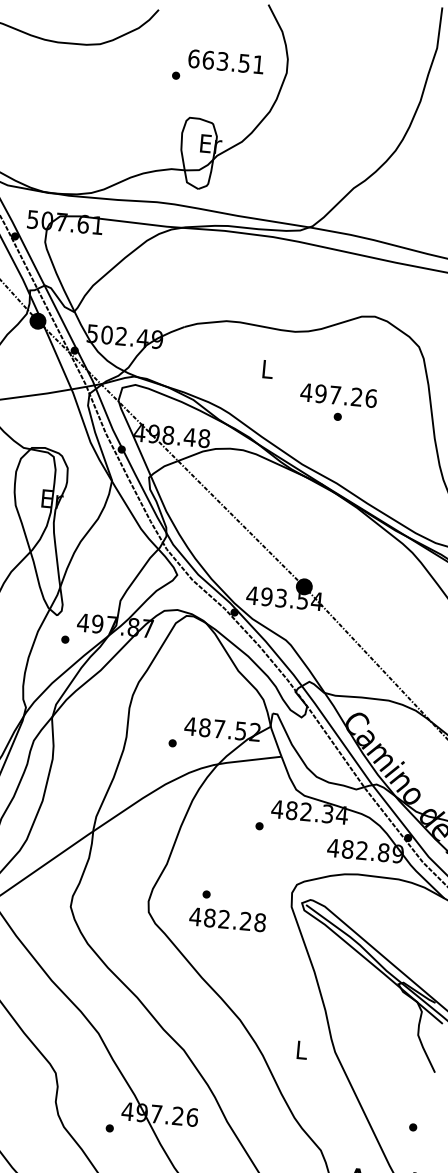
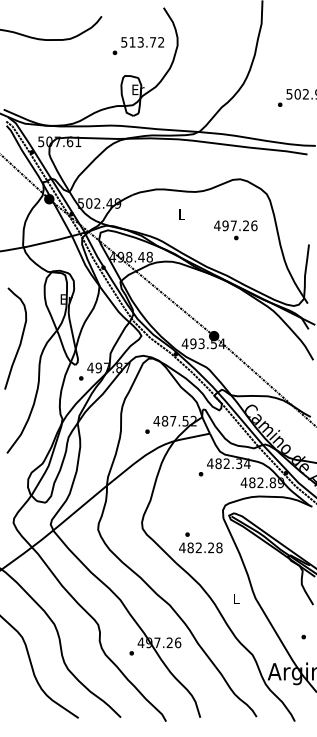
text: (225, 61) -> (142, 42), 663.51 -> 513.72
text: (337, 403) -> (235, 230), moved
text: (227, 910) -> (200, 542), moved

